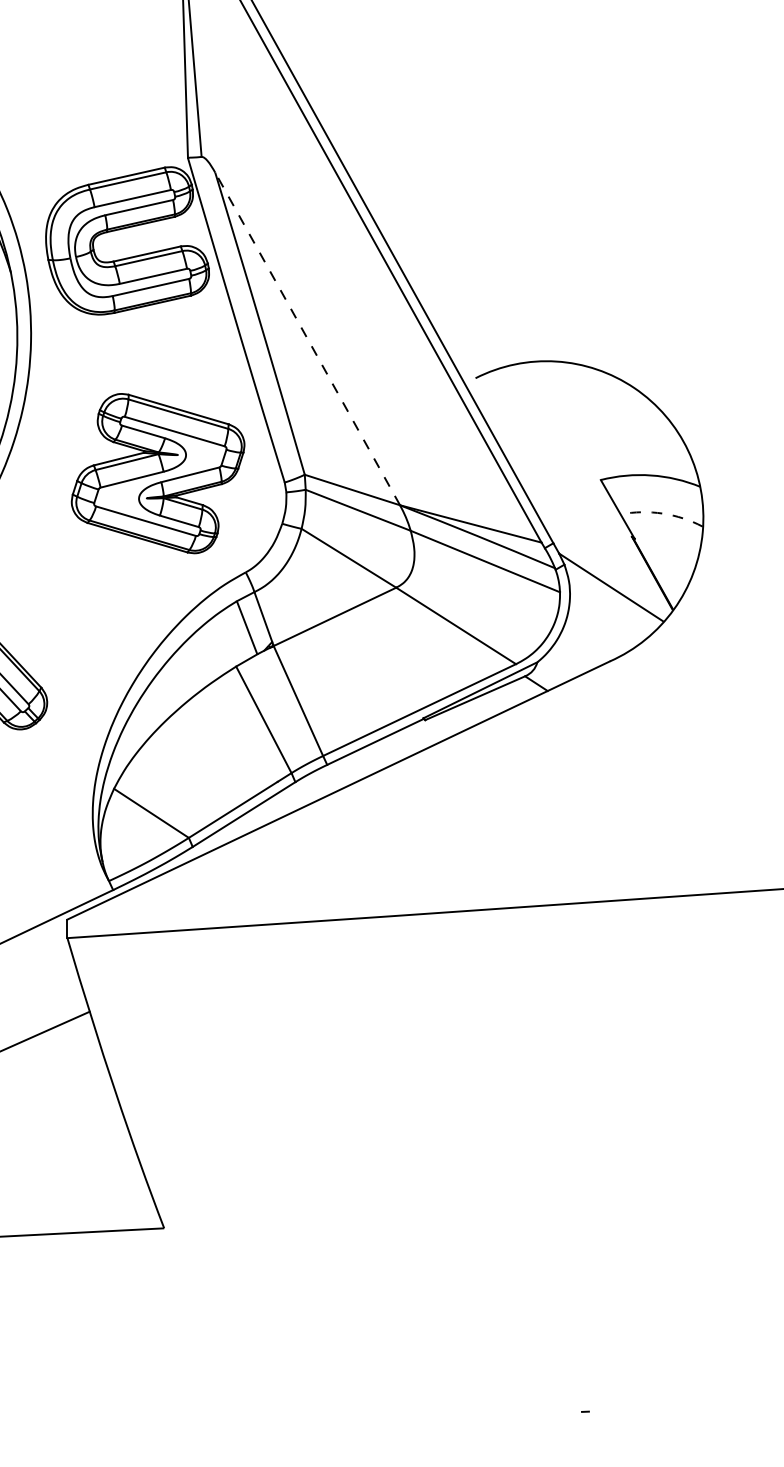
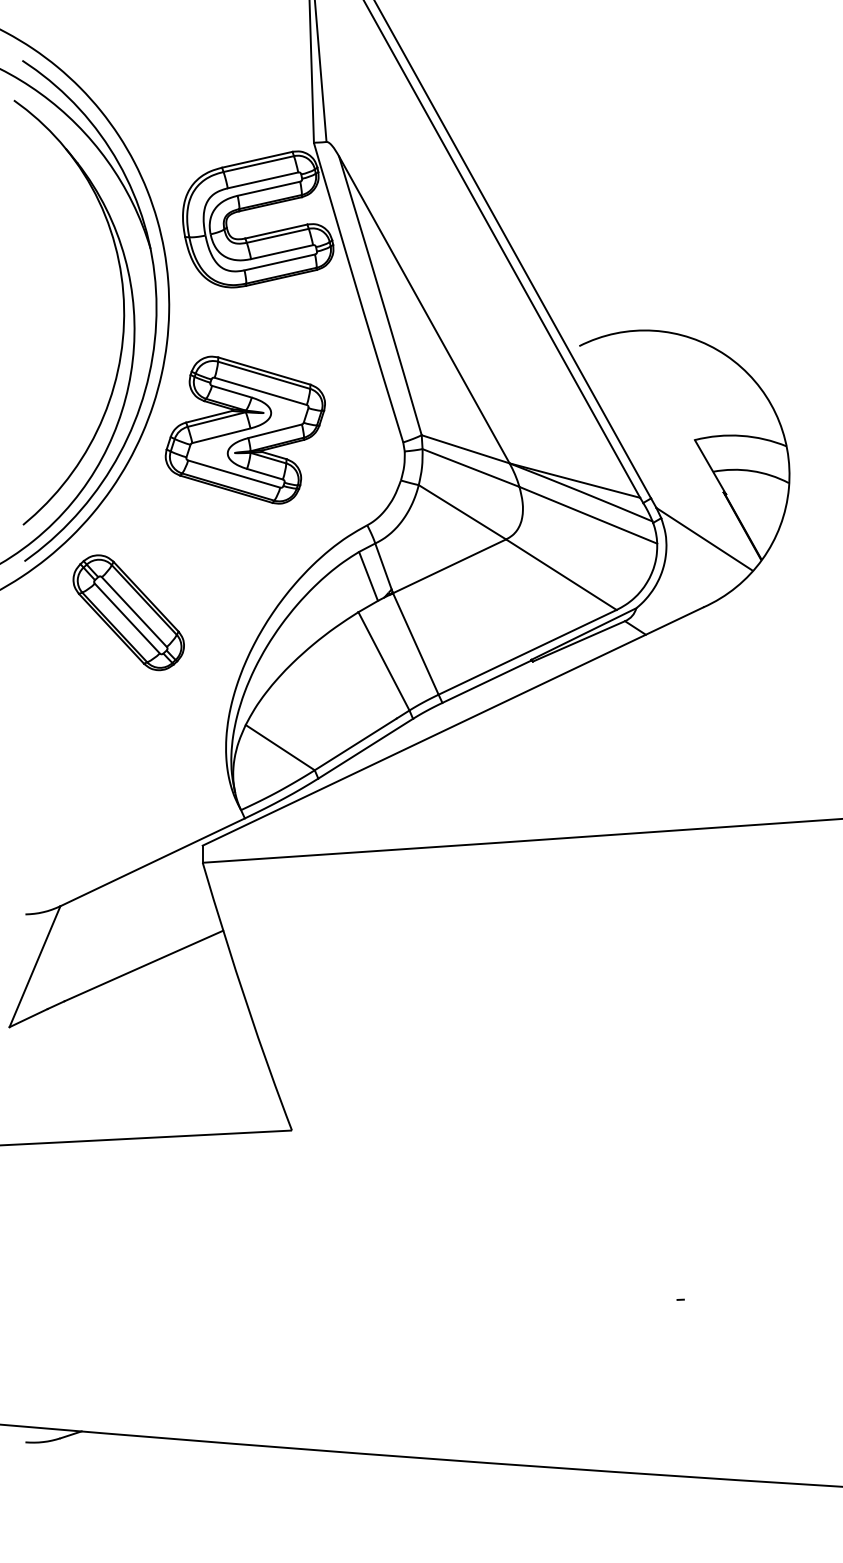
line: (307, 338) -> (424, 309), dashed -> solid
part: (157, 472) -> (244, 429), moved
arc: (662, 514) -> (751, 471), dashed -> solid

